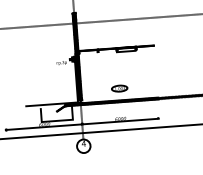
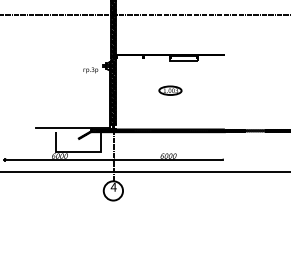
part: (119, 88) -> (170, 90), moved

